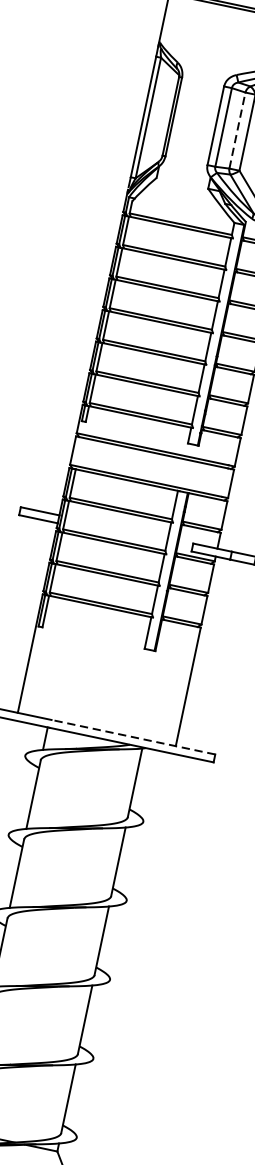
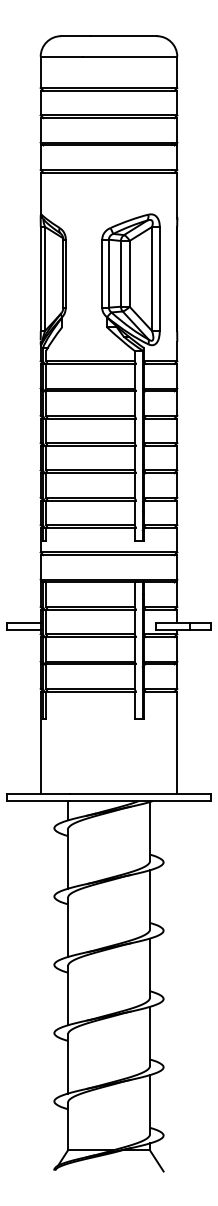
line: (237, 130) -> (120, 273), dashed -> solid
line: (133, 737) -> (140, 794), dashed -> solid

